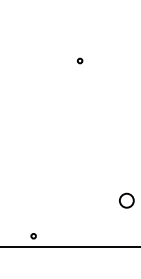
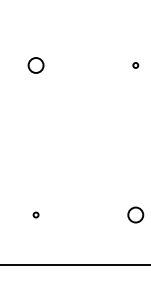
circle: (33, 61) -> (35, 65), added
circle: (79, 61) -> (135, 65), moved
circle: (33, 235) -> (35, 214), moved

